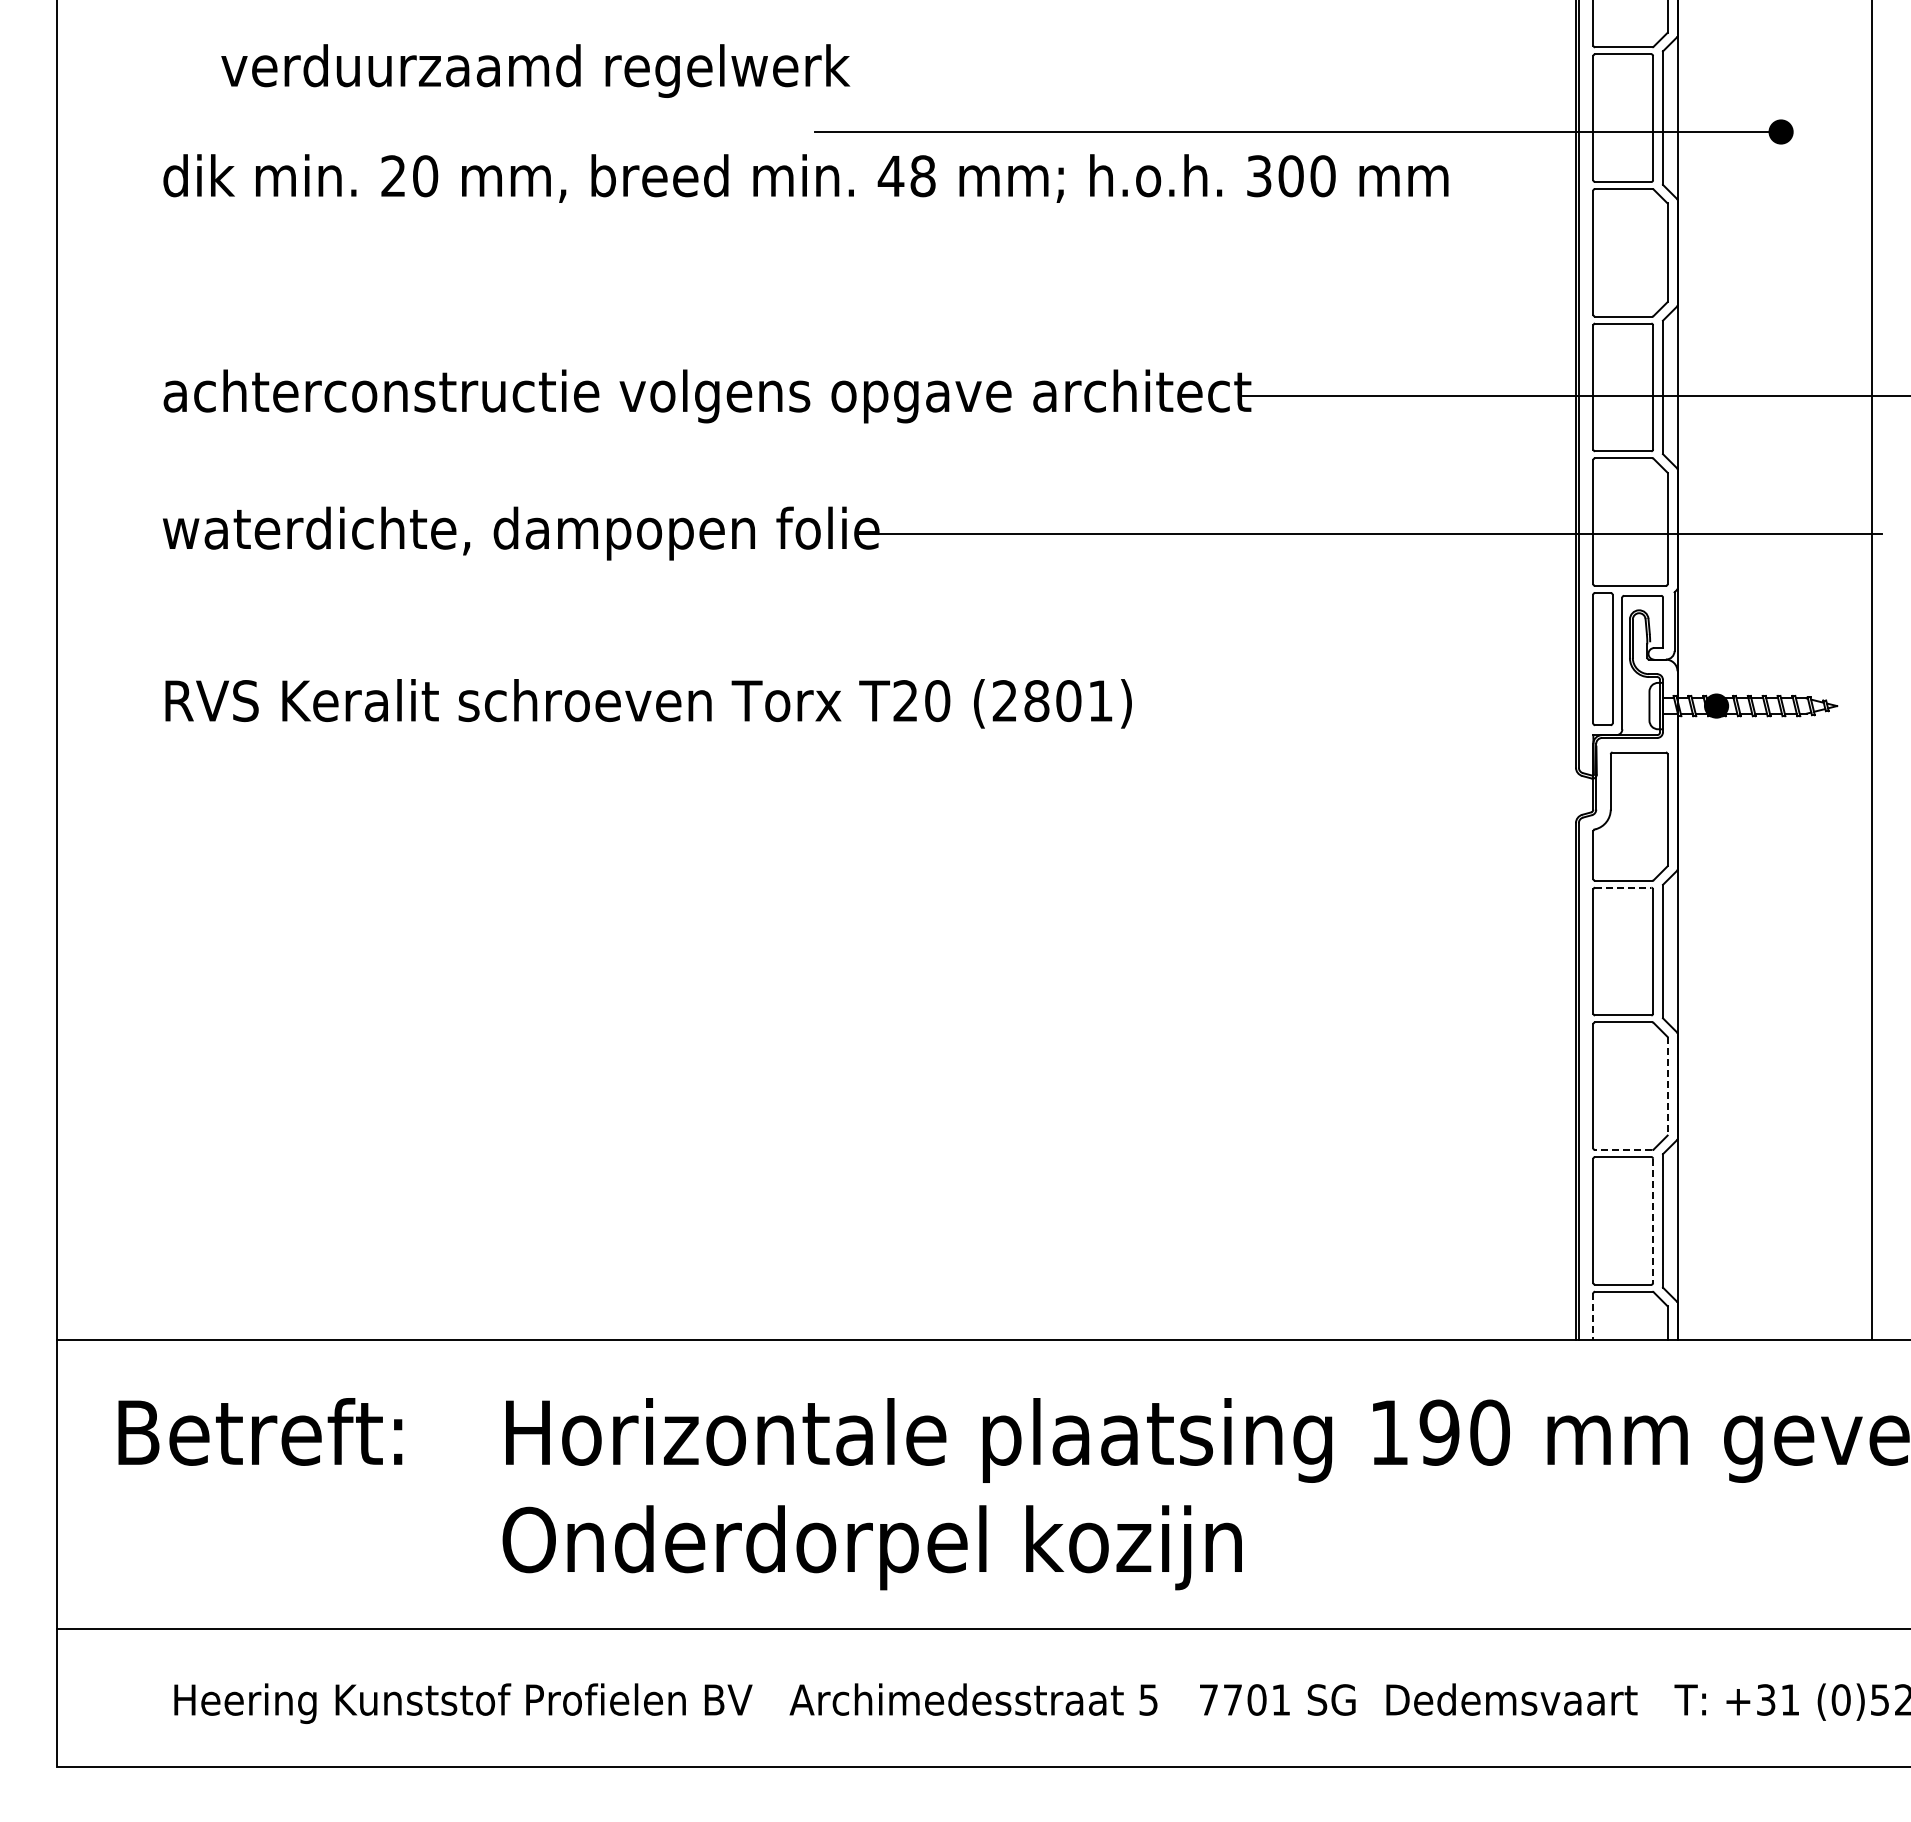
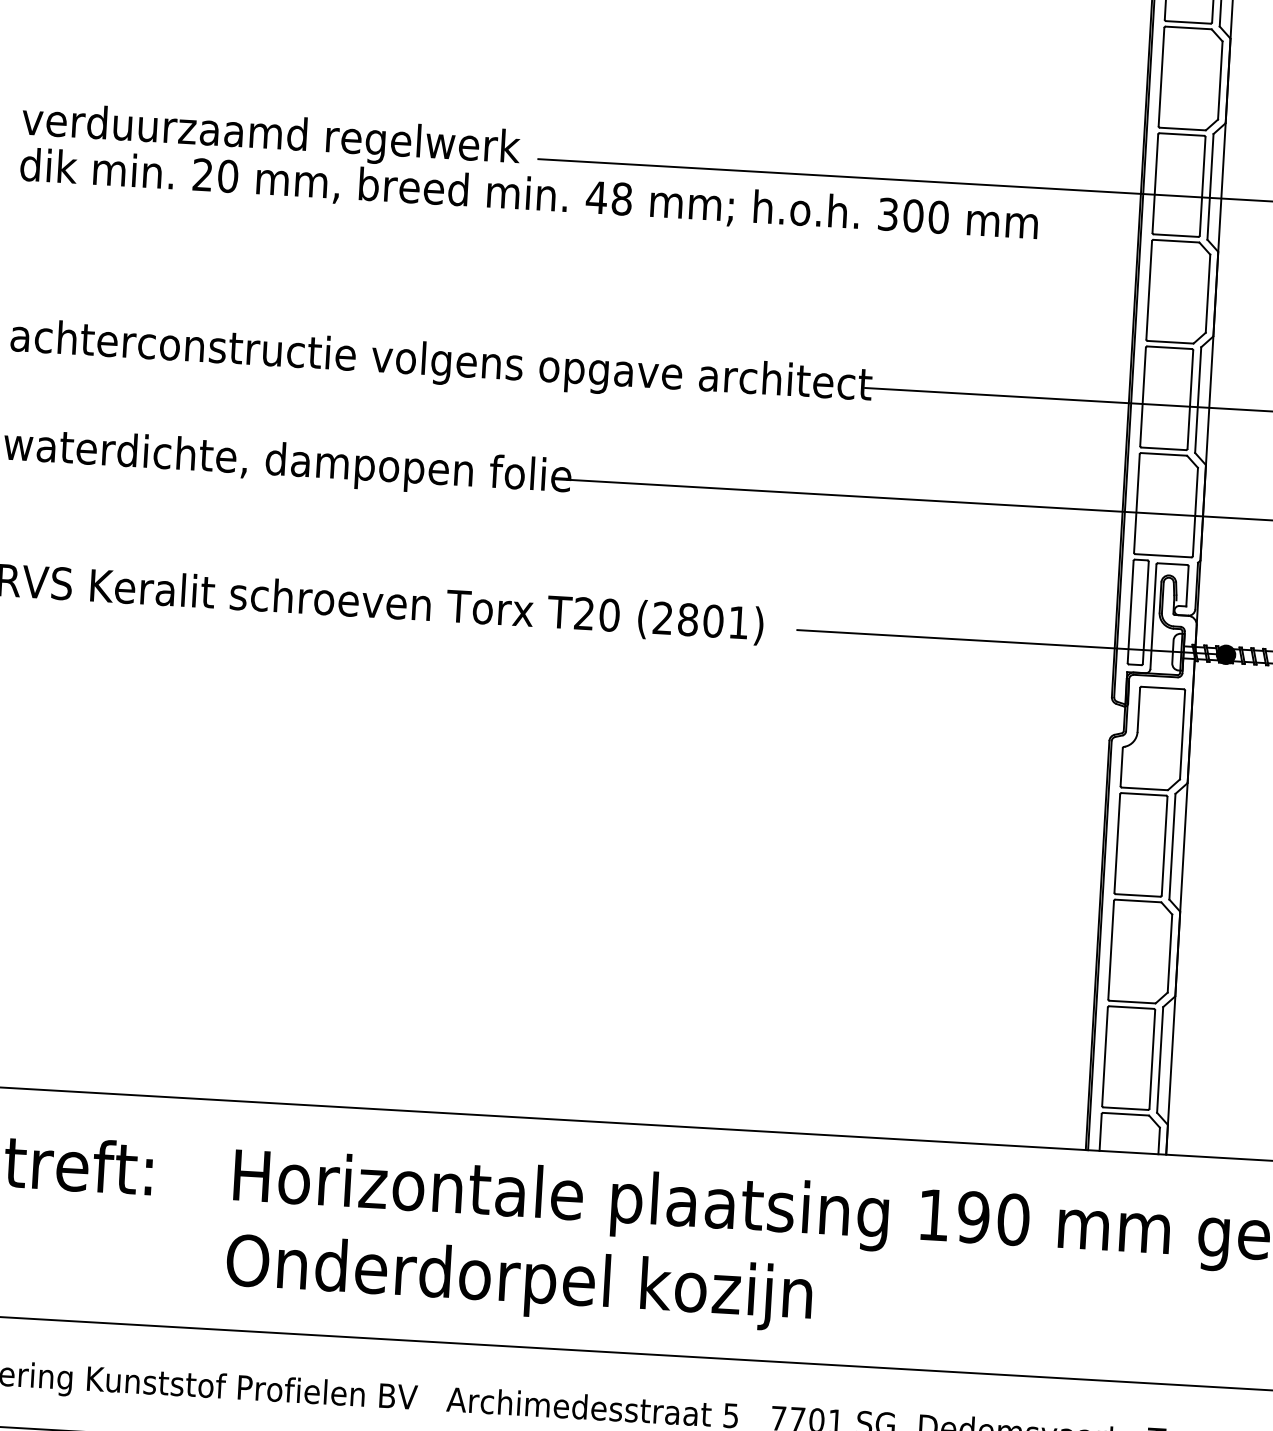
text: (535, 70) -> (270, 136), moved
line: (1445, 706) -> (1011, 642), added
line: (1623, 887) -> (1144, 794), dashed -> solid
line: (1667, 1086) -> (1169, 953), dashed -> solid
line: (1623, 1150) -> (1132, 1002), dashed -> solid
line: (1653, 1221) -> (1152, 1059), dashed -> solid
line: (1593, 1317) -> (1100, 1133), dashed -> solid

